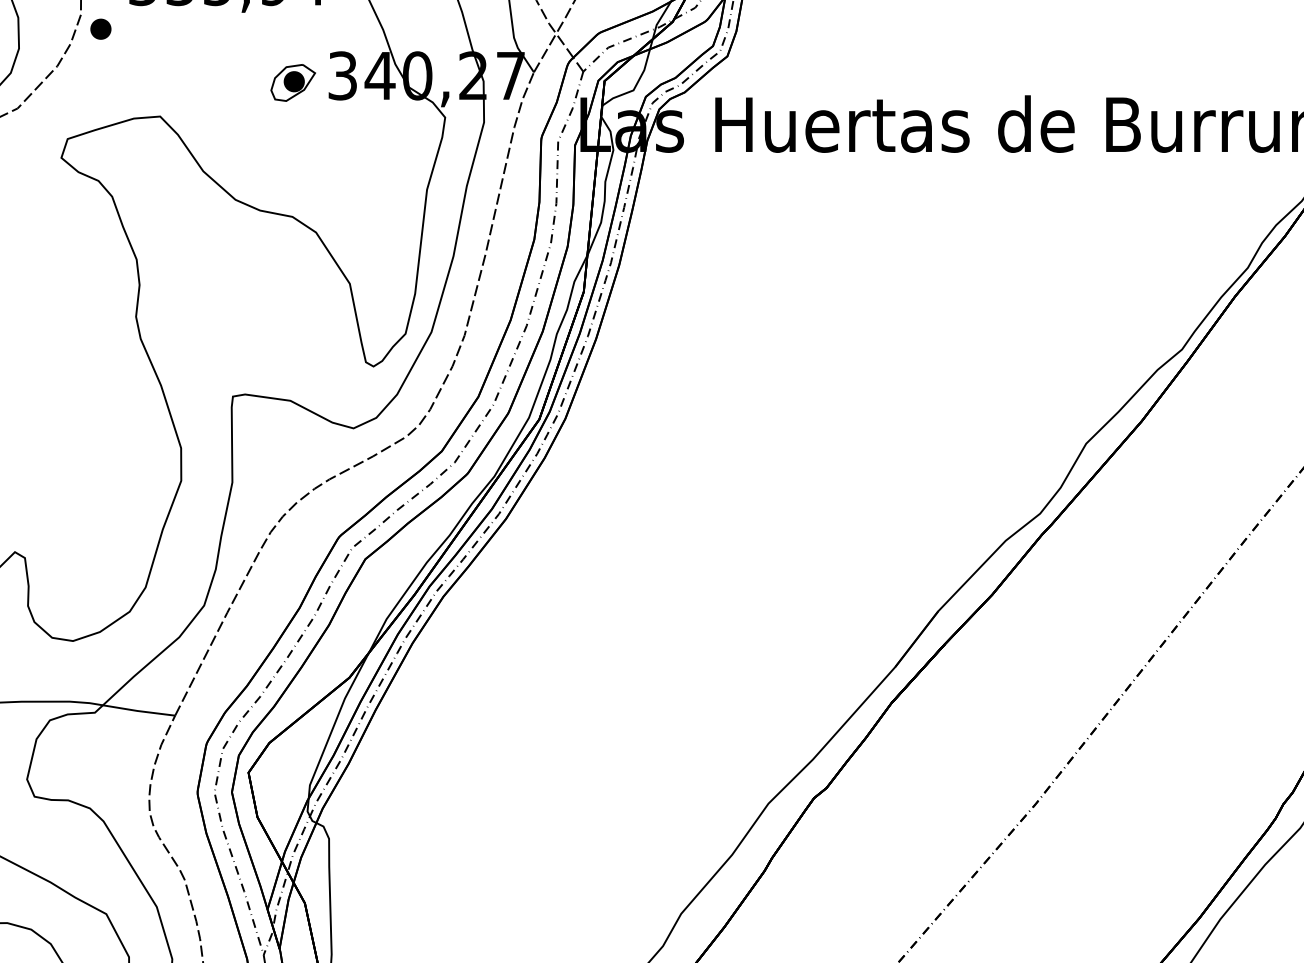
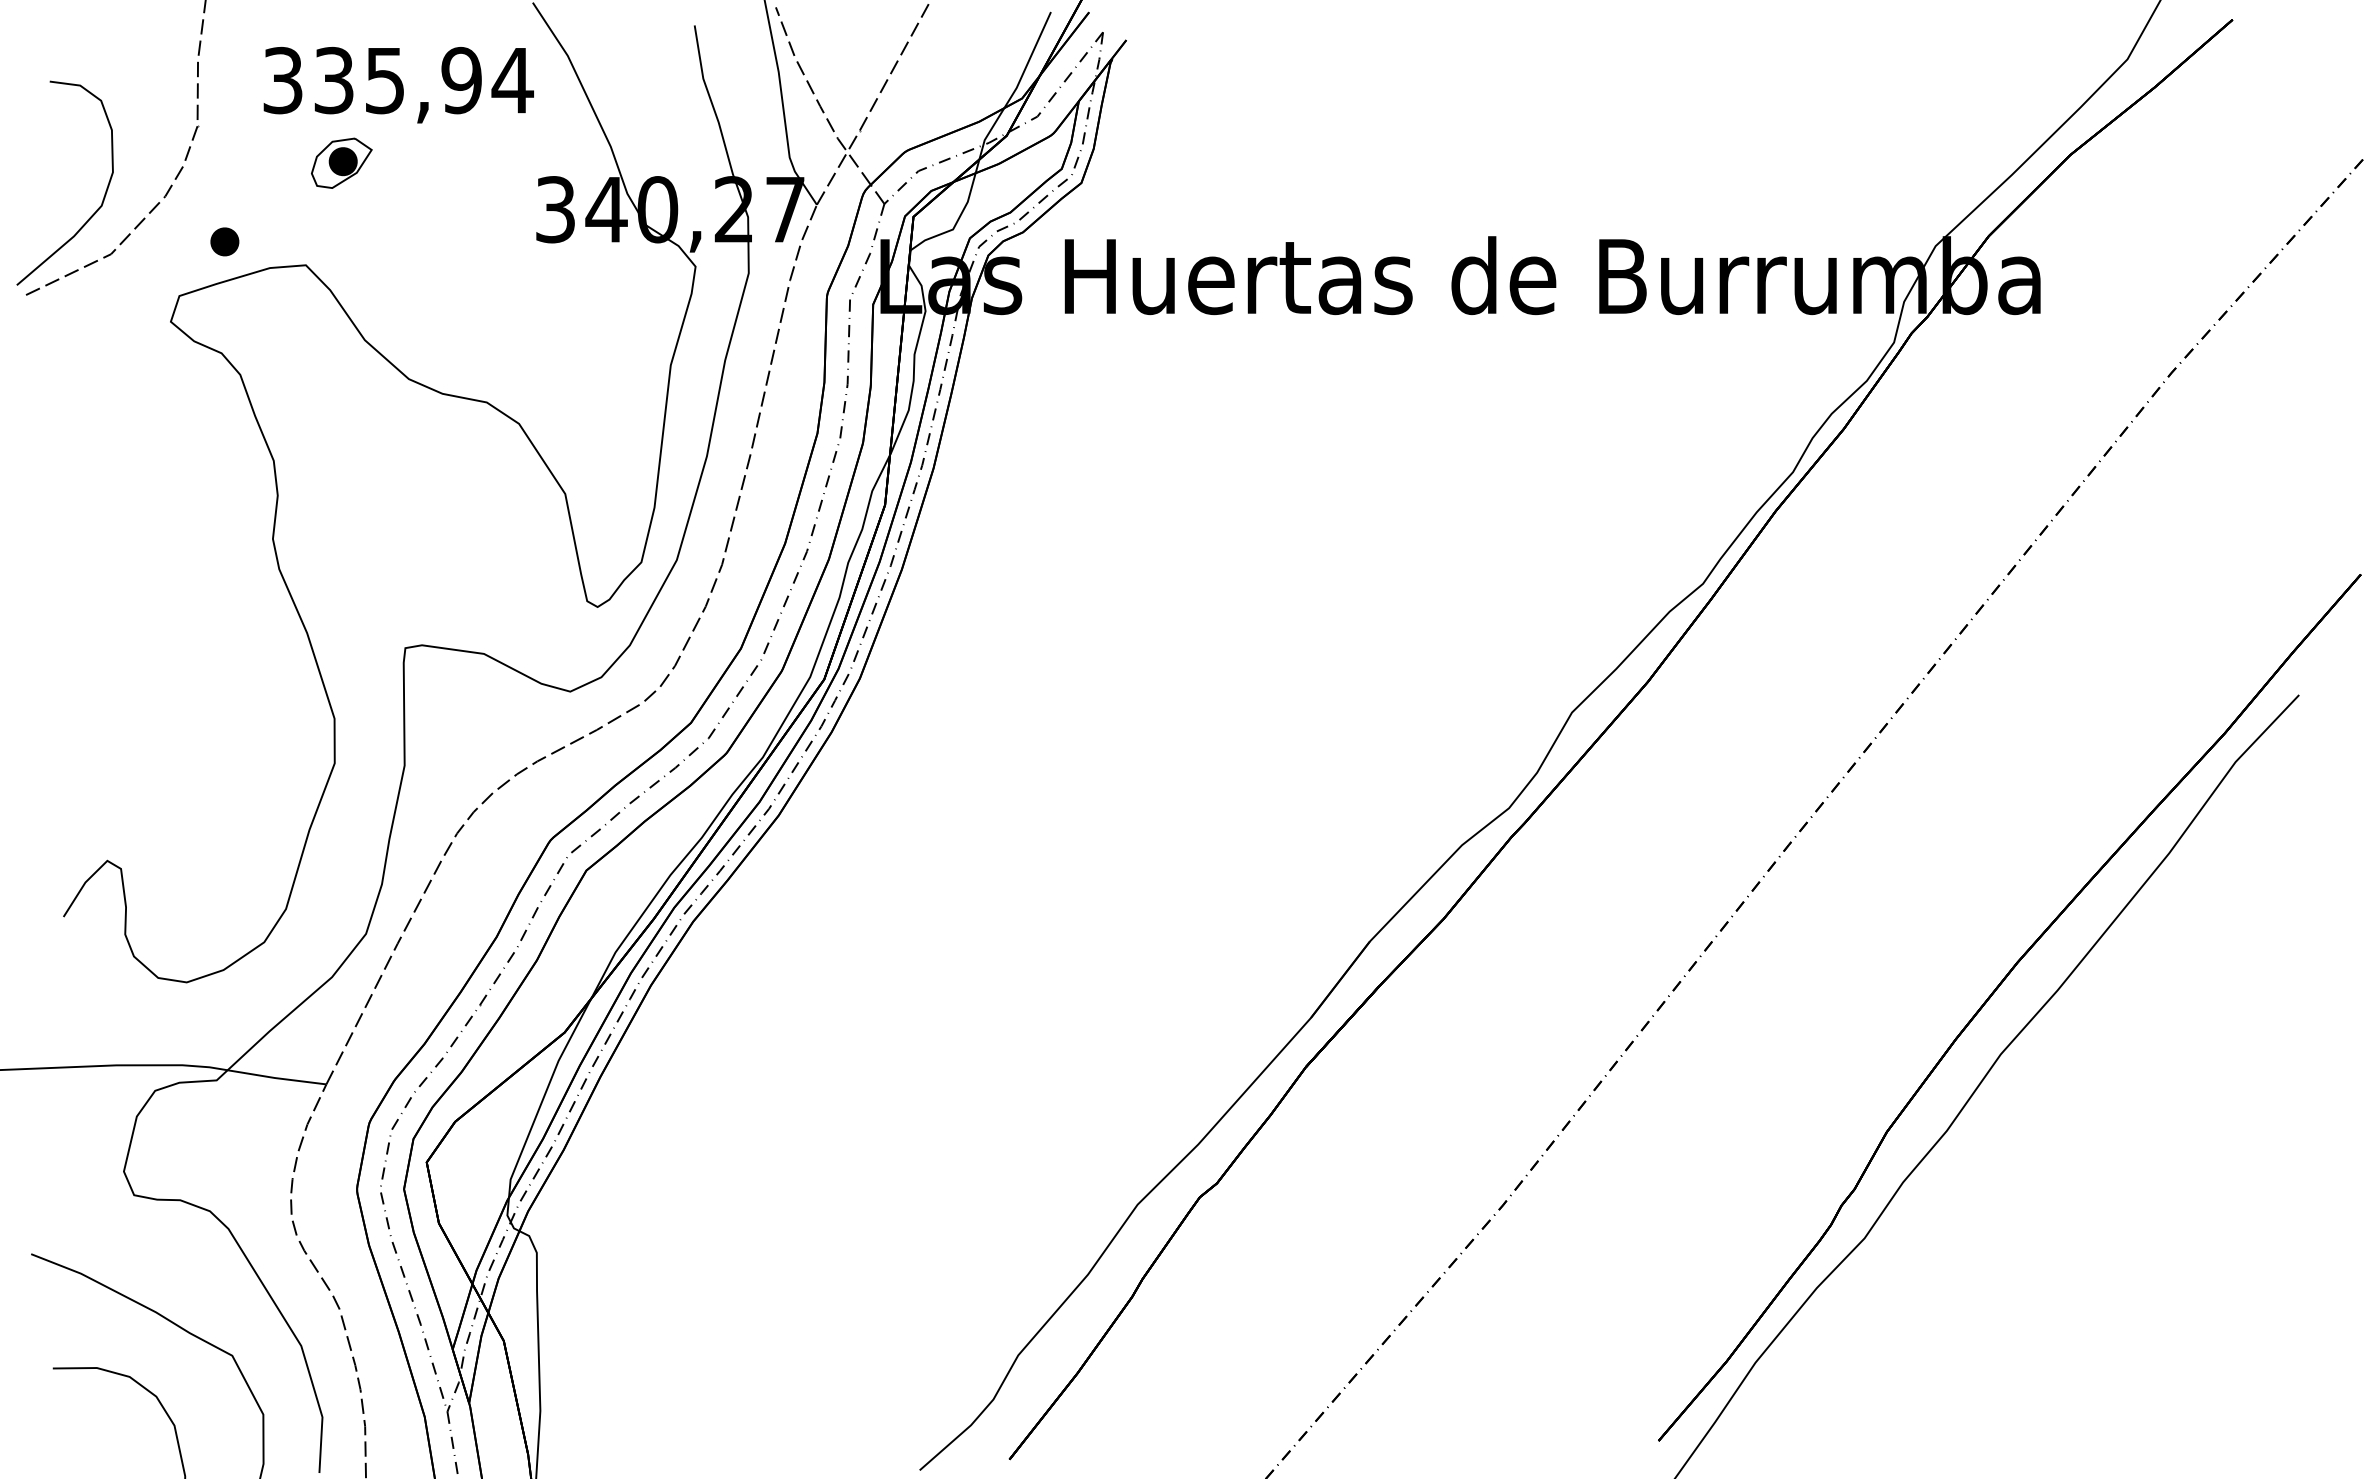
part: (100, 28) -> (224, 241), moved
part: (293, 82) -> (341, 162), moved

